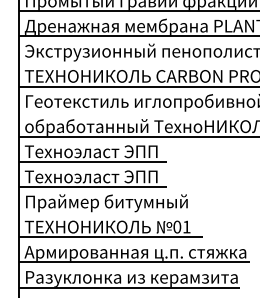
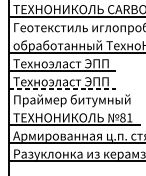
line: (93, 187) -> (62, 89), solid -> dashed
text: (177, 227) -> (123, 118), 01 -> 81

